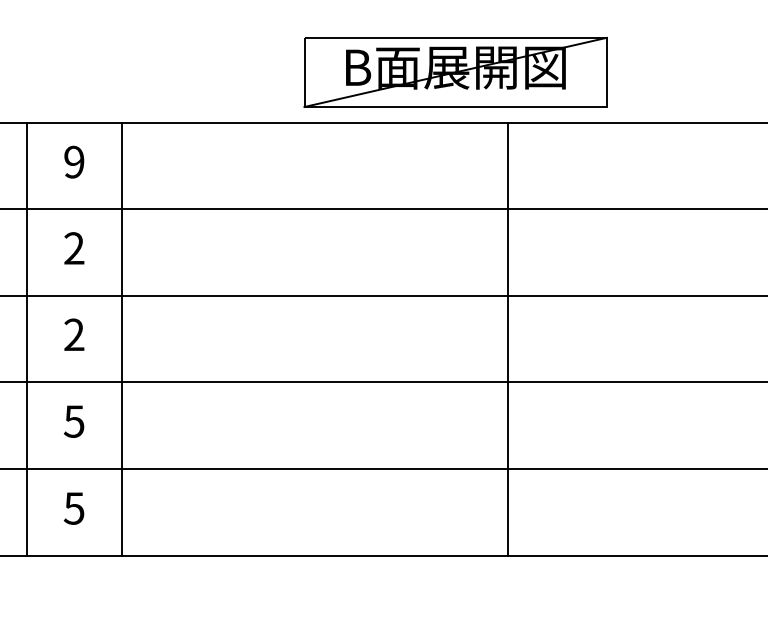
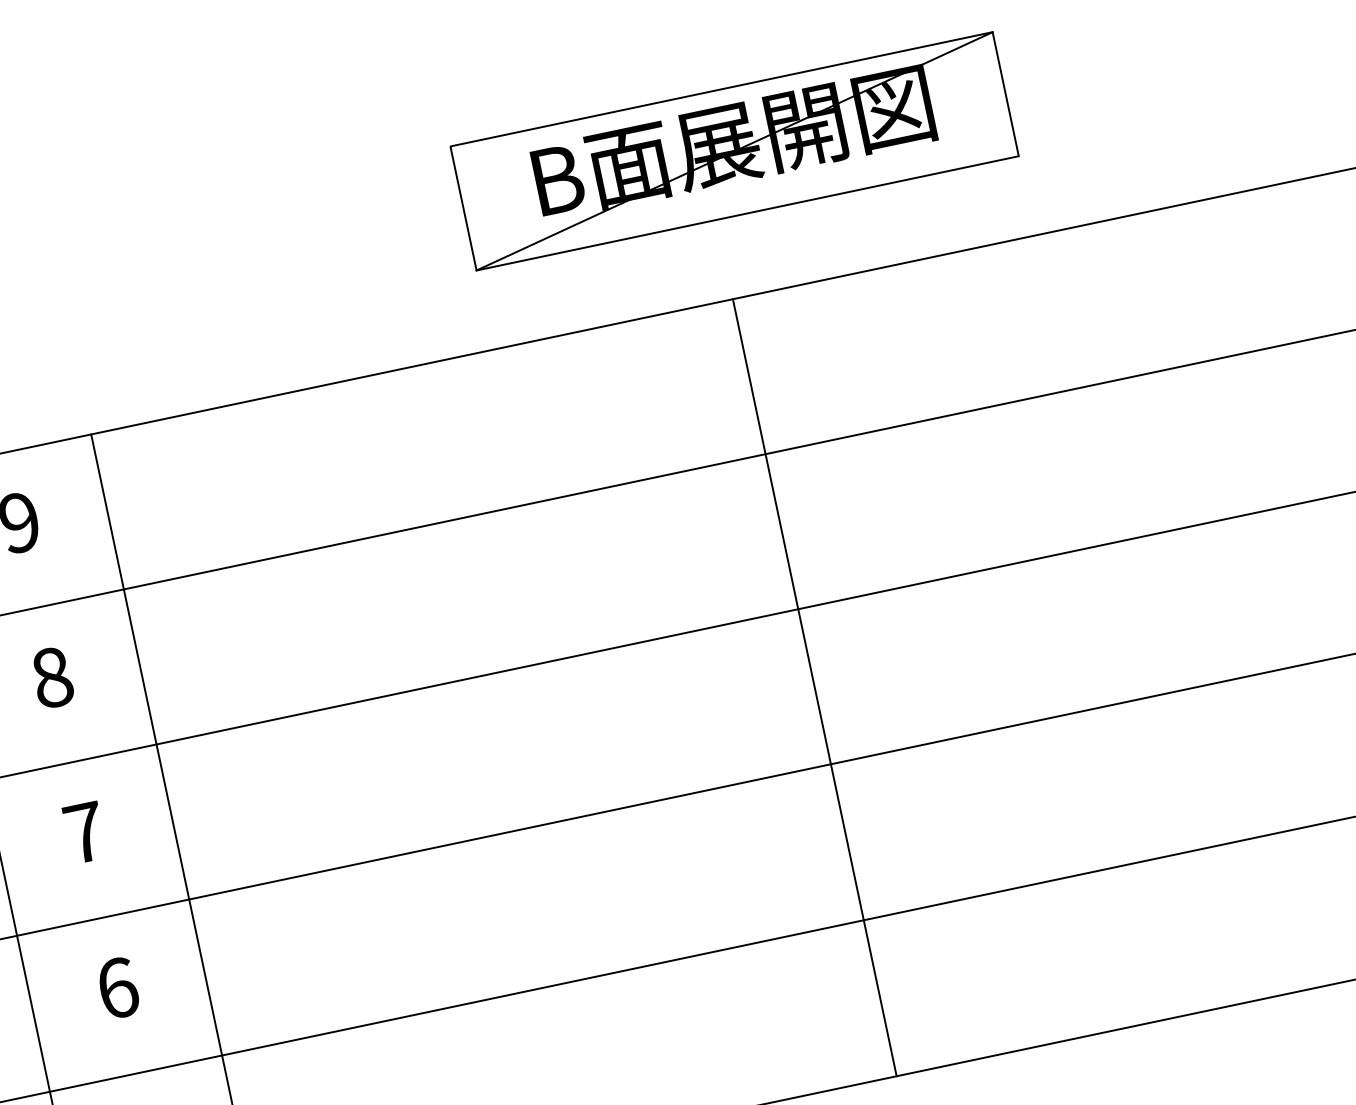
part: (455, 72) -> (734, 151), moved
text: (74, 248) -> (52, 677), 2 -> 8
text: (74, 334) -> (85, 831), 2 -> 7
line: (508, 339) -> (815, 687), moved
text: (73, 421) -> (116, 988), 5 -> 6

